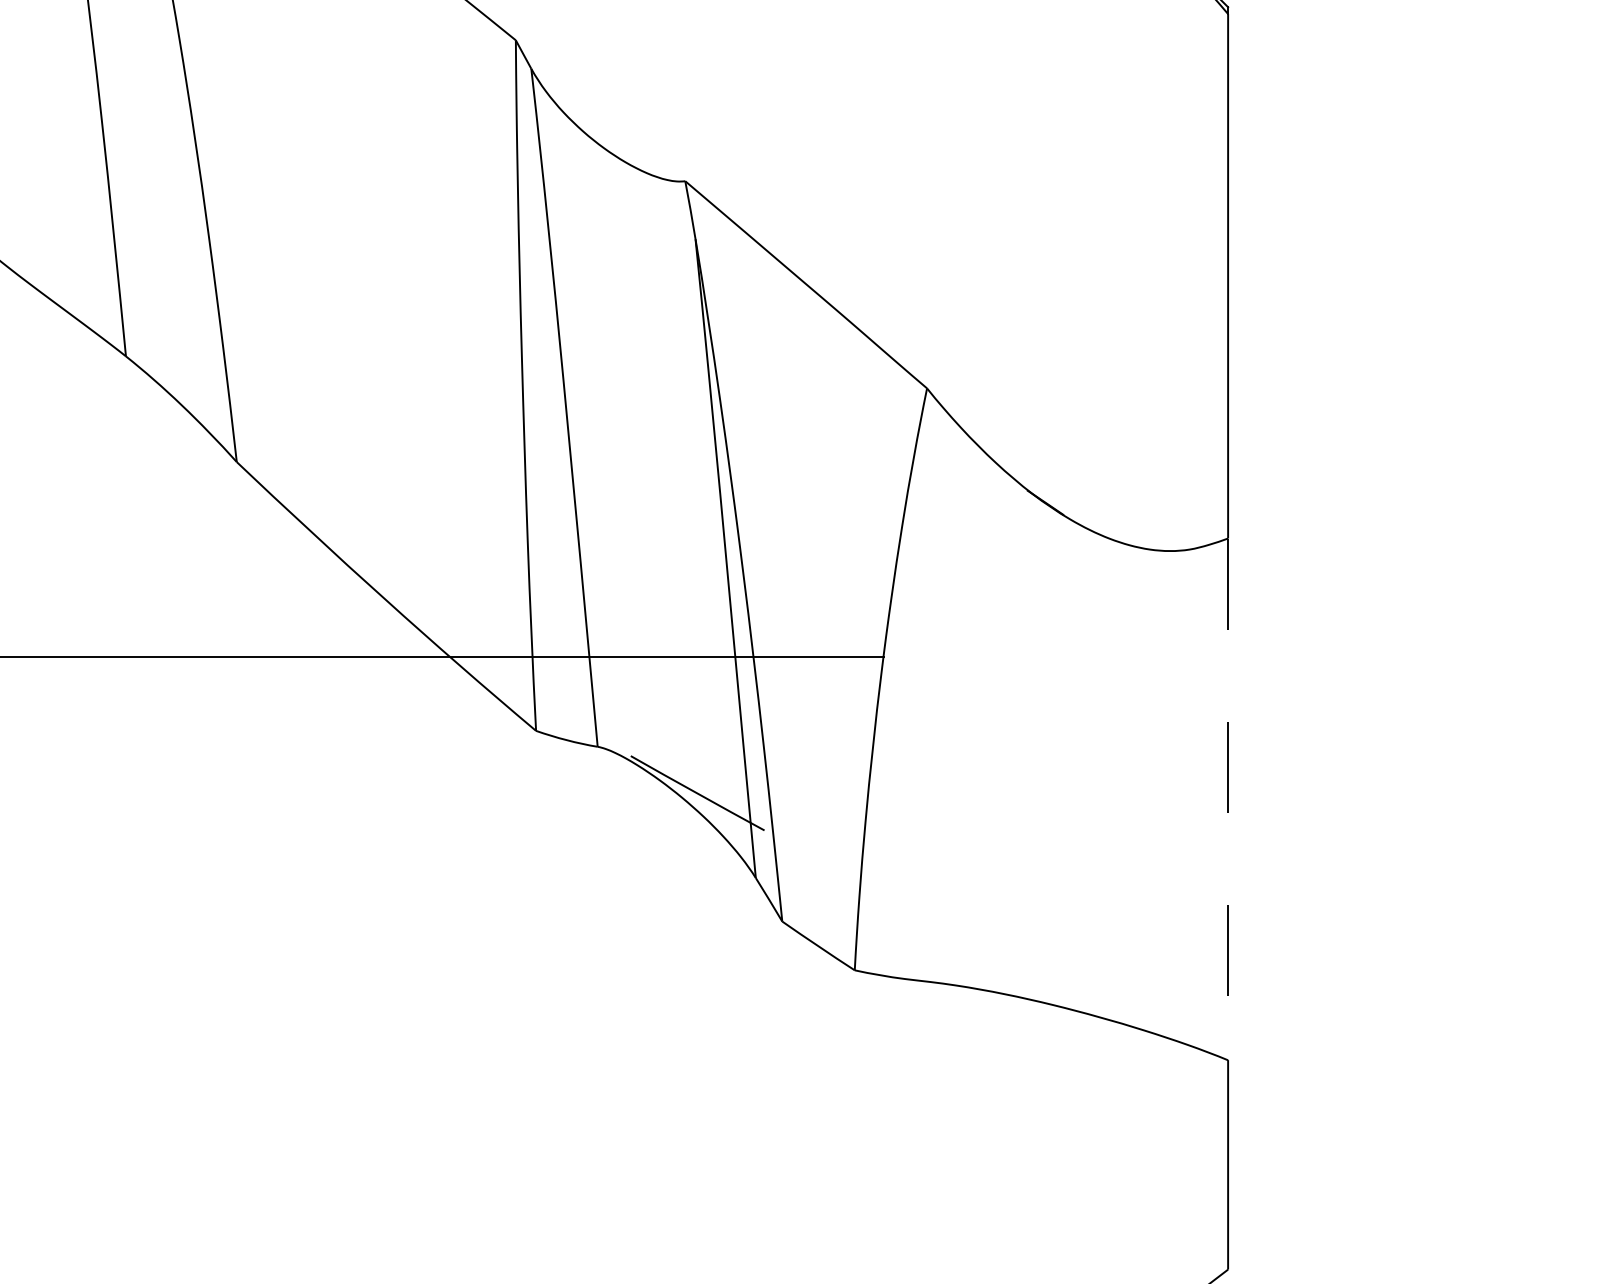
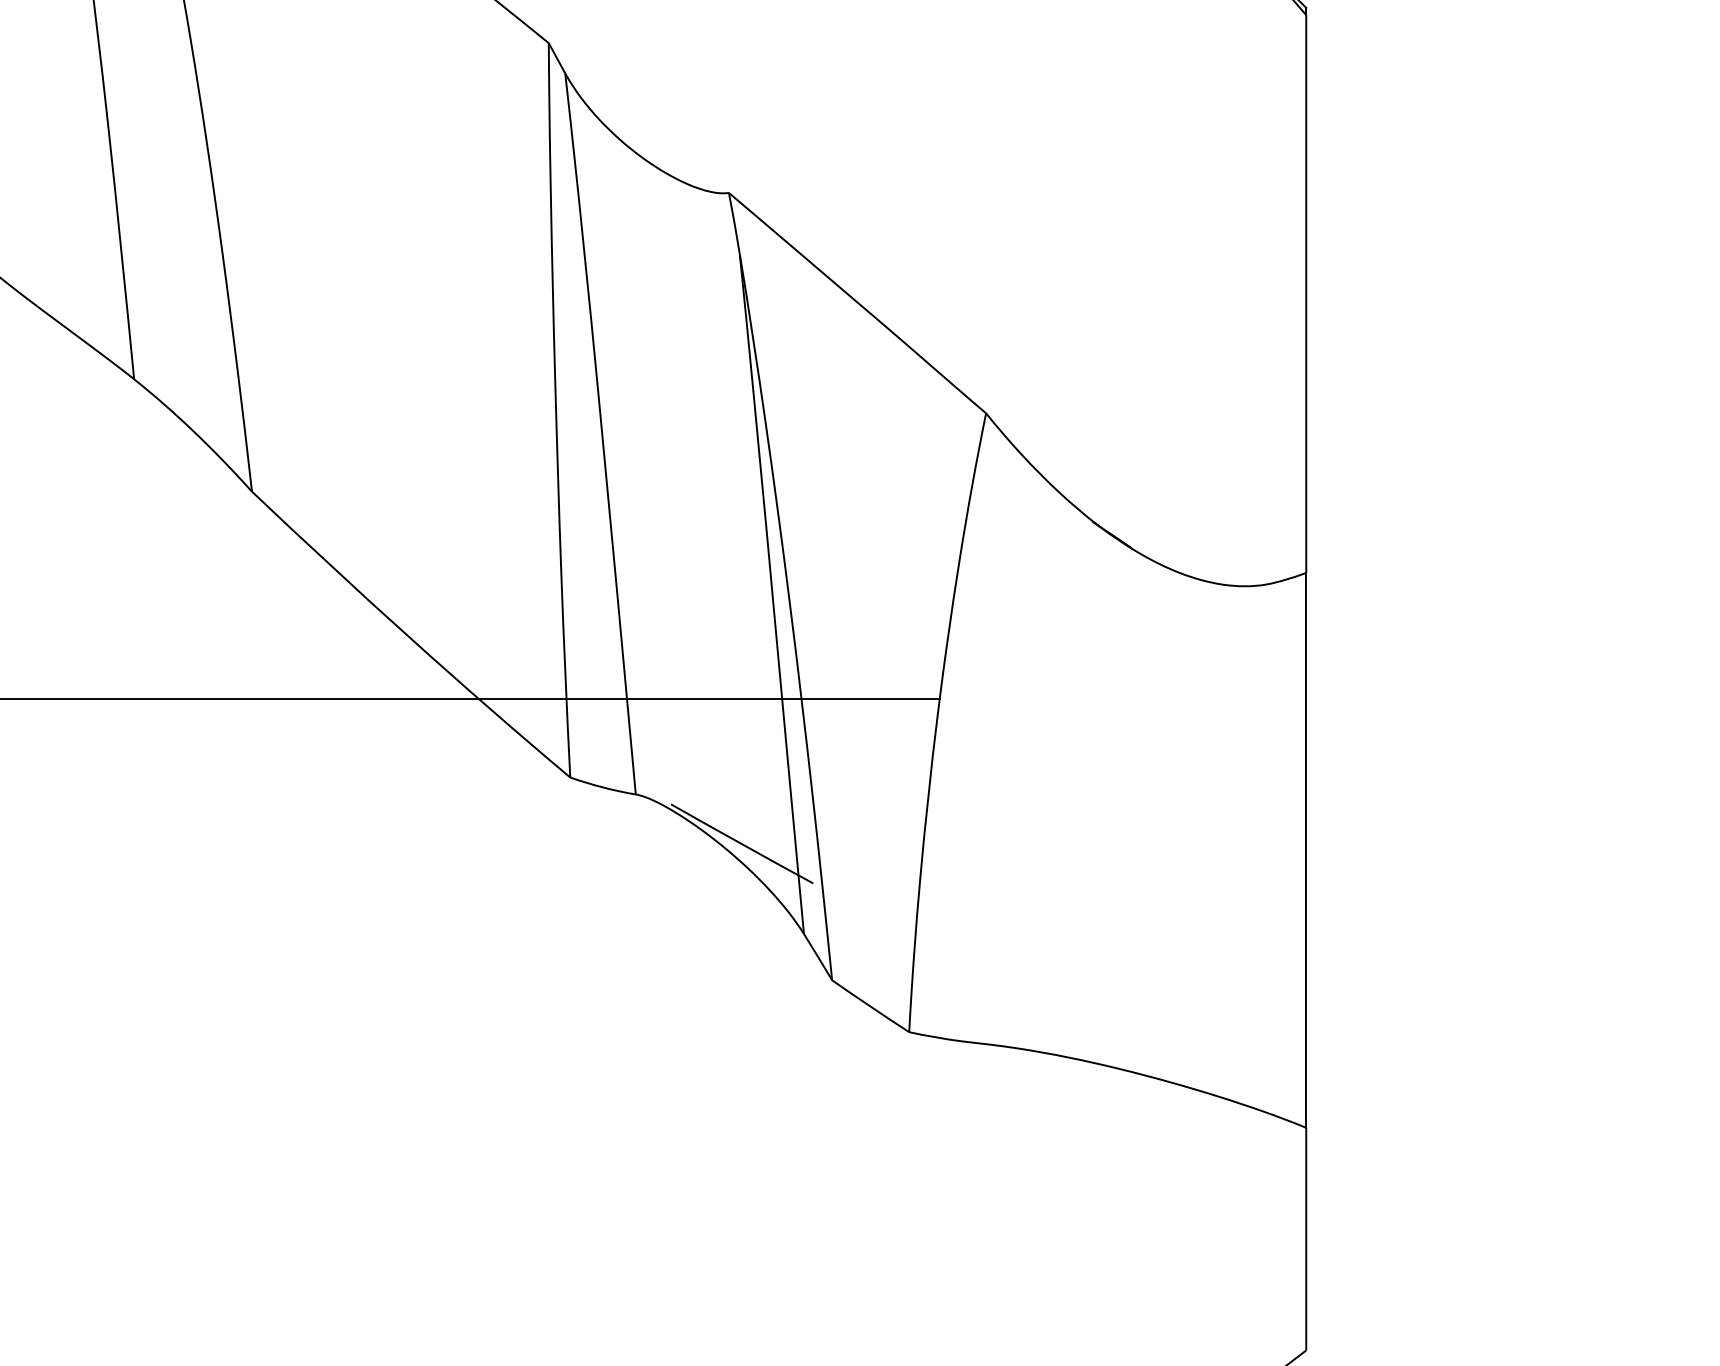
line: (1228, 799) -> (1306, 850), dashed -> solid

